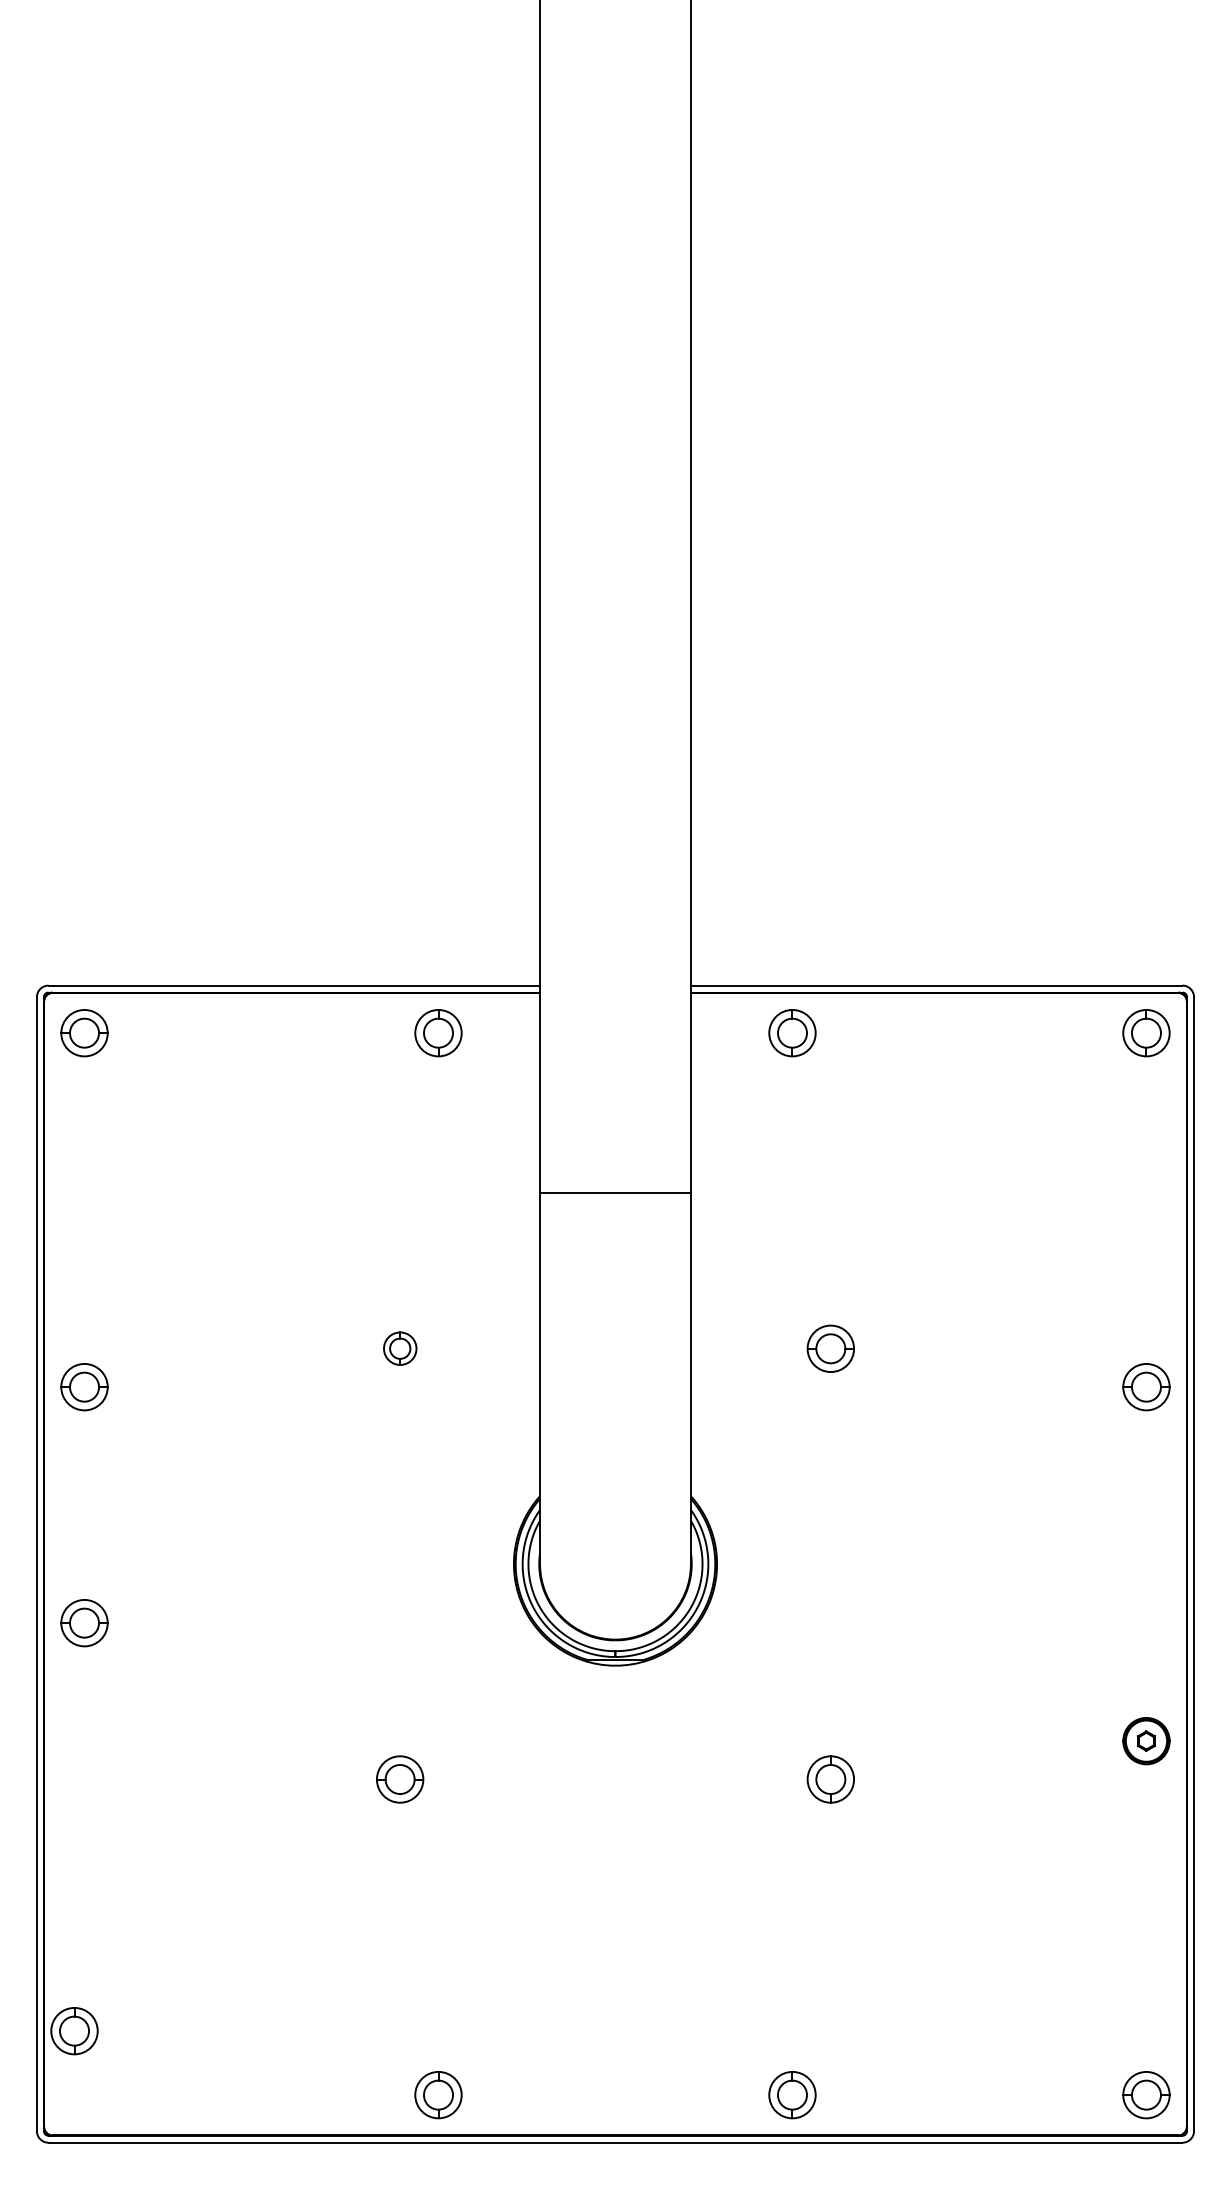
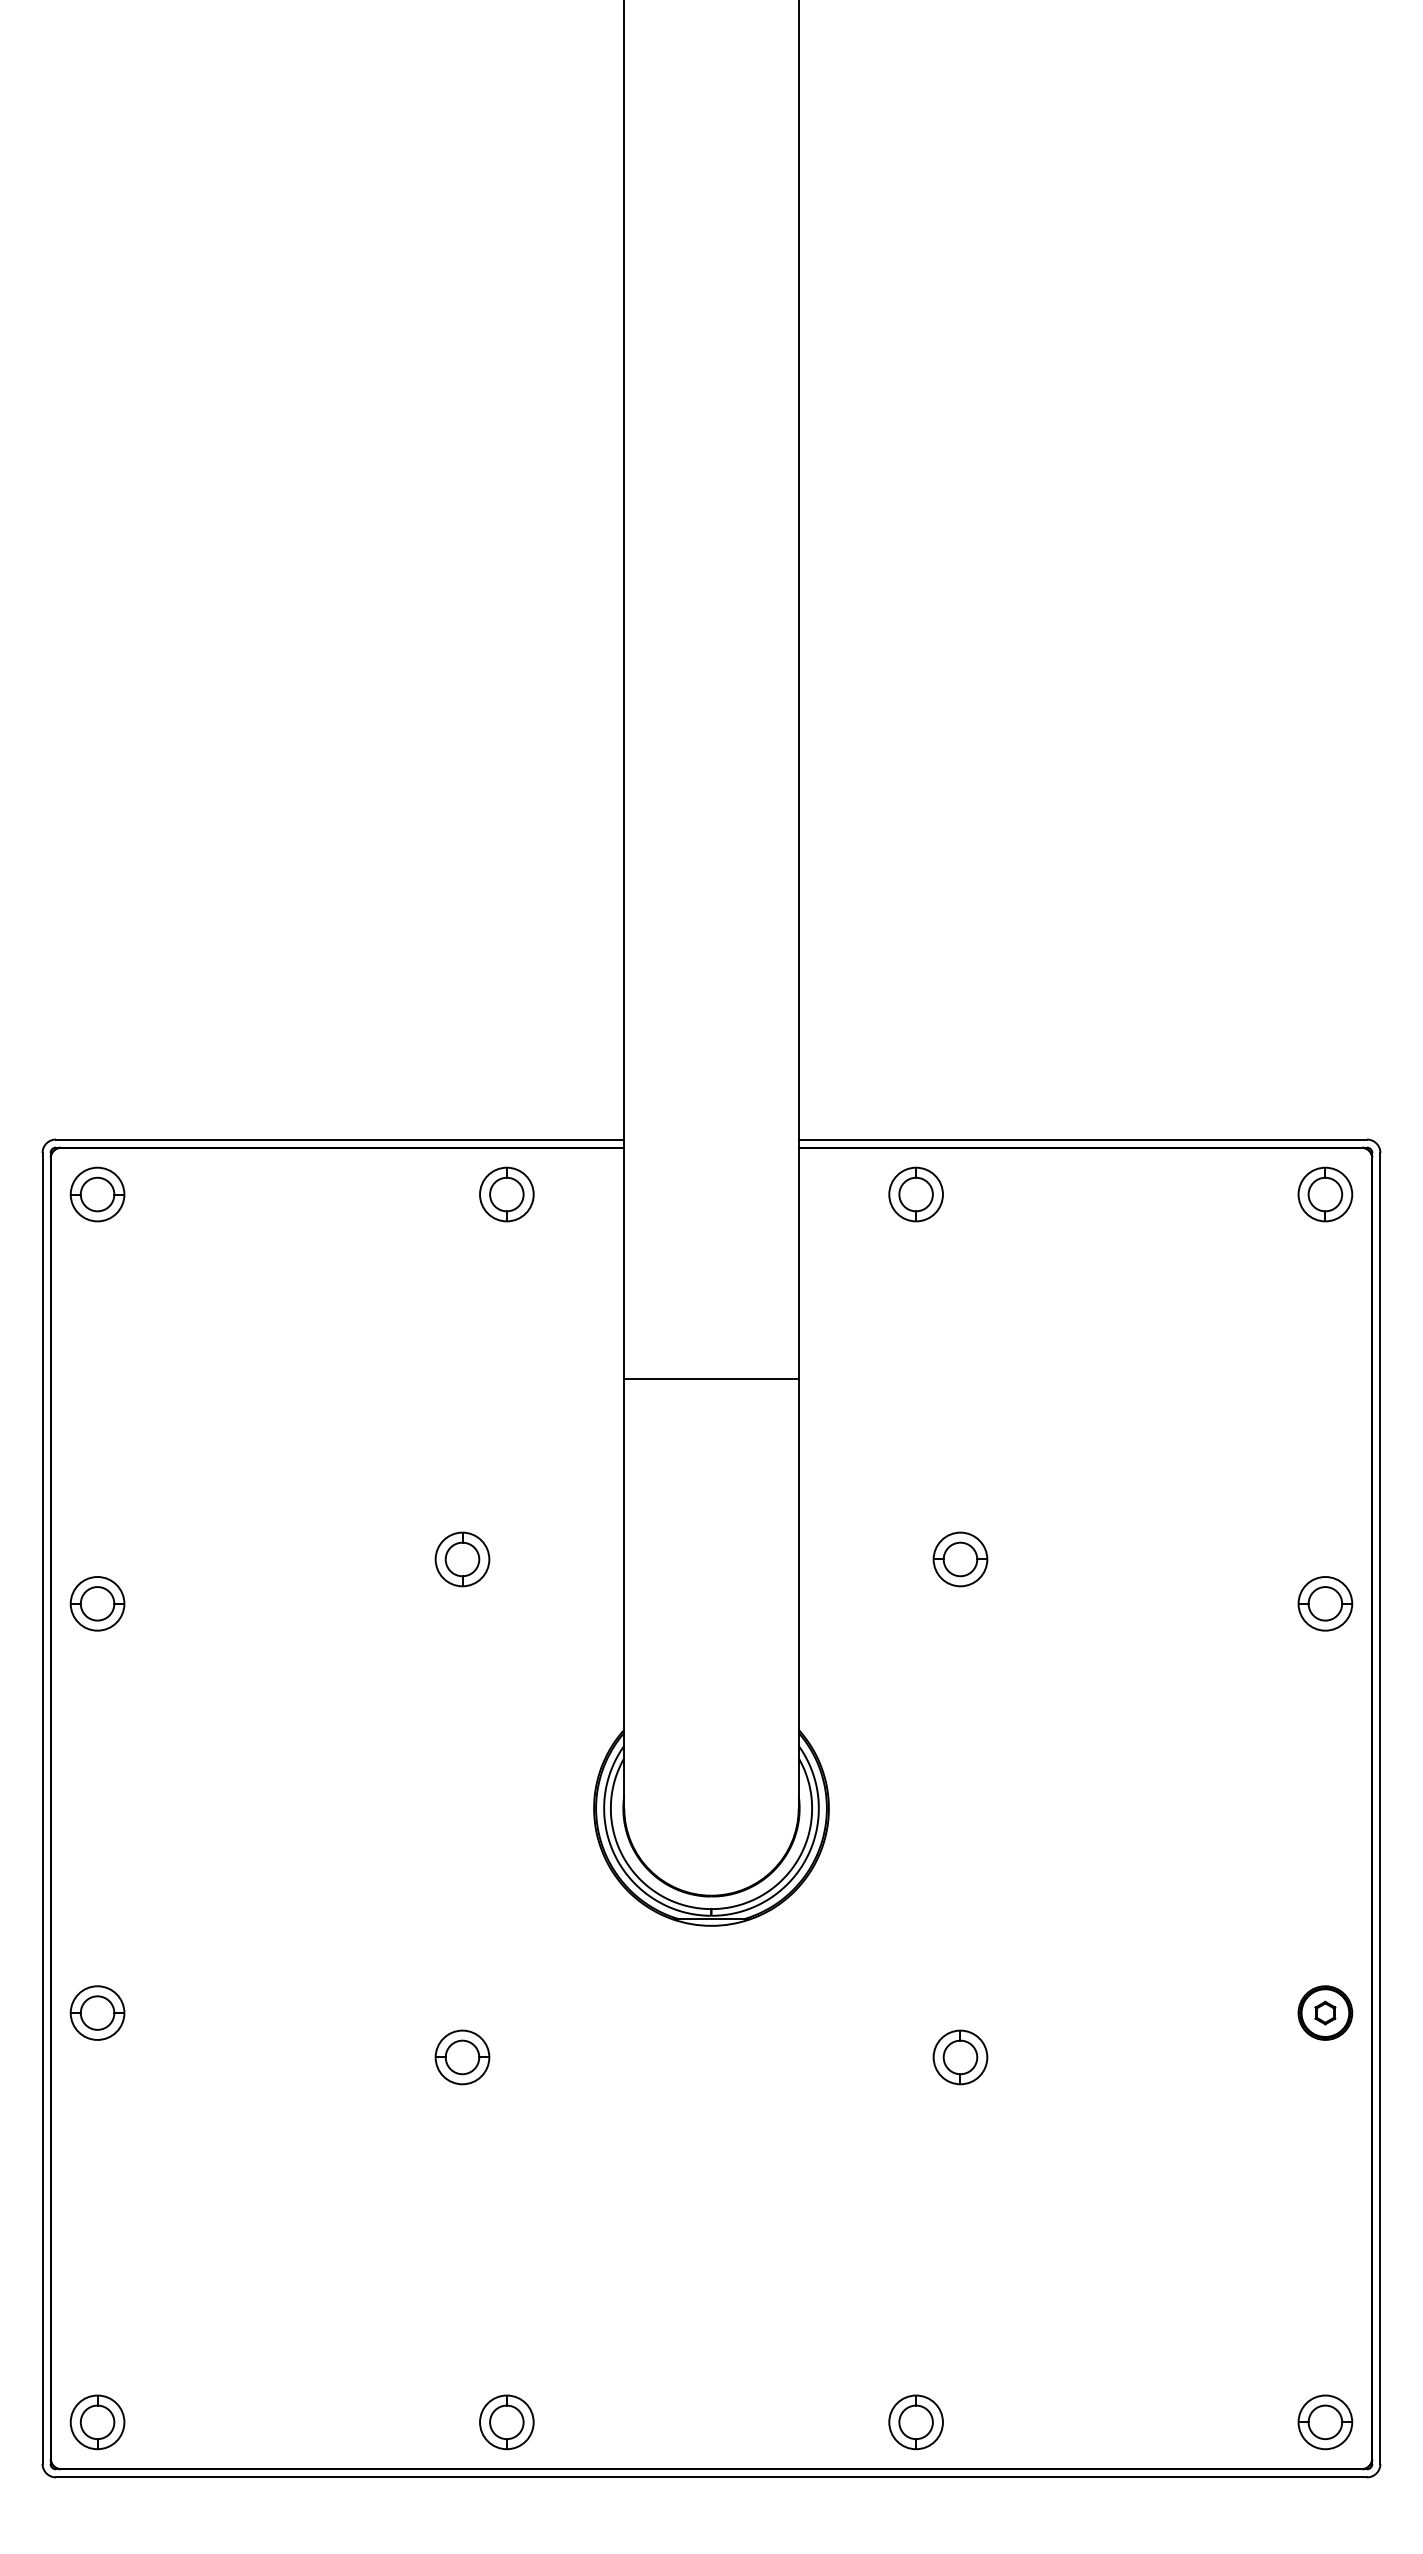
part: (400, 1348) -> (462, 1559), size x1.43
part: (84, 1623) -> (97, 2013), moved
part: (74, 2031) -> (97, 2422), moved

